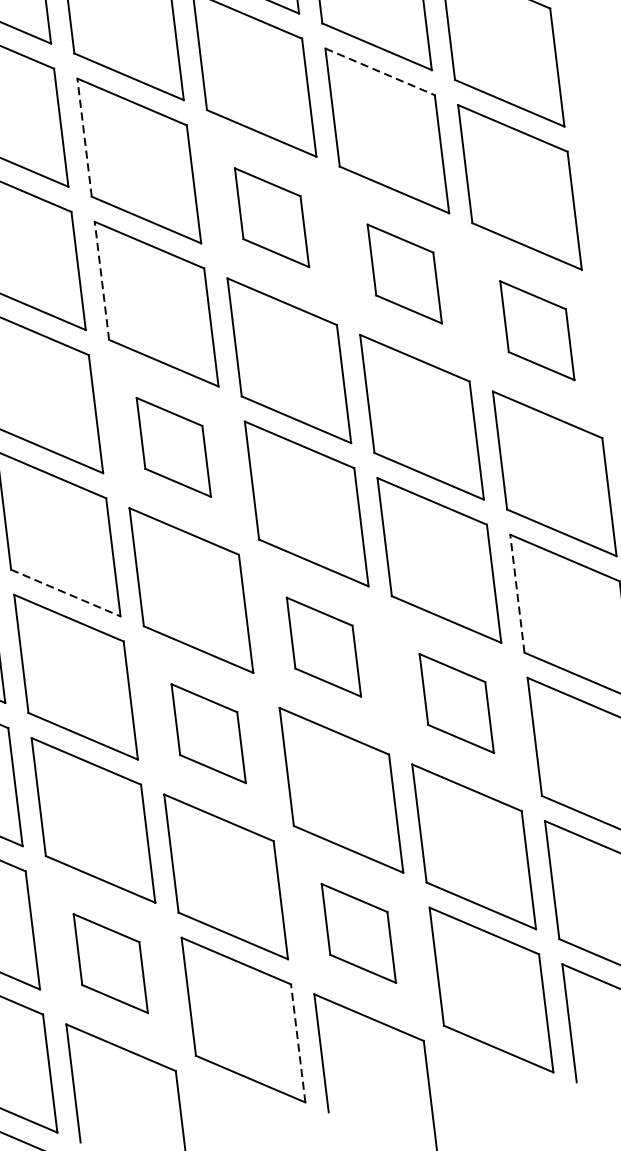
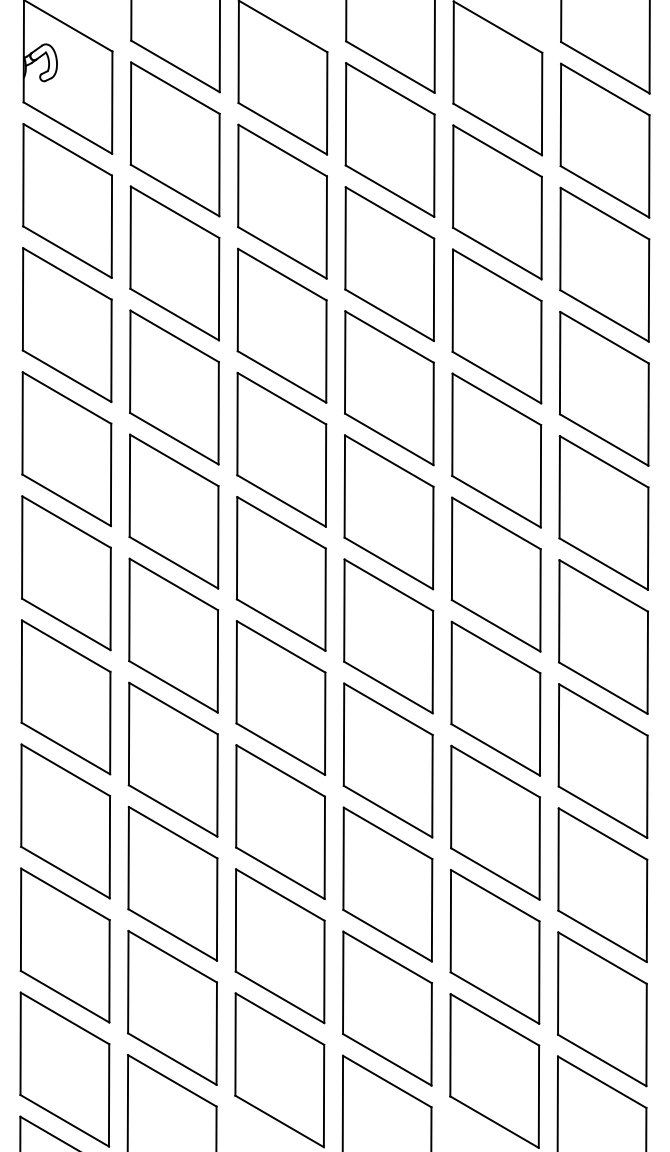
line: (380, 72) -> (497, 275), dashed -> solid
line: (83, 137) -> (237, 299), dashed -> solid
part: (272, 217) -> (389, 388), size x1.67
part: (404, 274) -> (496, 450), size x1.67
line: (101, 280) -> (237, 423), dashed -> solid
part: (536, 330) -> (603, 512), size x1.67
part: (172, 446) -> (280, 573), size x1.67
line: (516, 592) -> (558, 734), dashed -> solid
line: (65, 593) -> (173, 687), dashed -> solid
part: (323, 647) -> (387, 760), size x1.67
part: (456, 703) -> (495, 822), size x1.67
part: (208, 733) -> (280, 821), size x1.67
part: (358, 933) -> (387, 1008), size x1.67
part: (110, 963) -> (172, 1007), size x1.67
line: (298, 1042) -> (324, 1095), dashed -> solid

